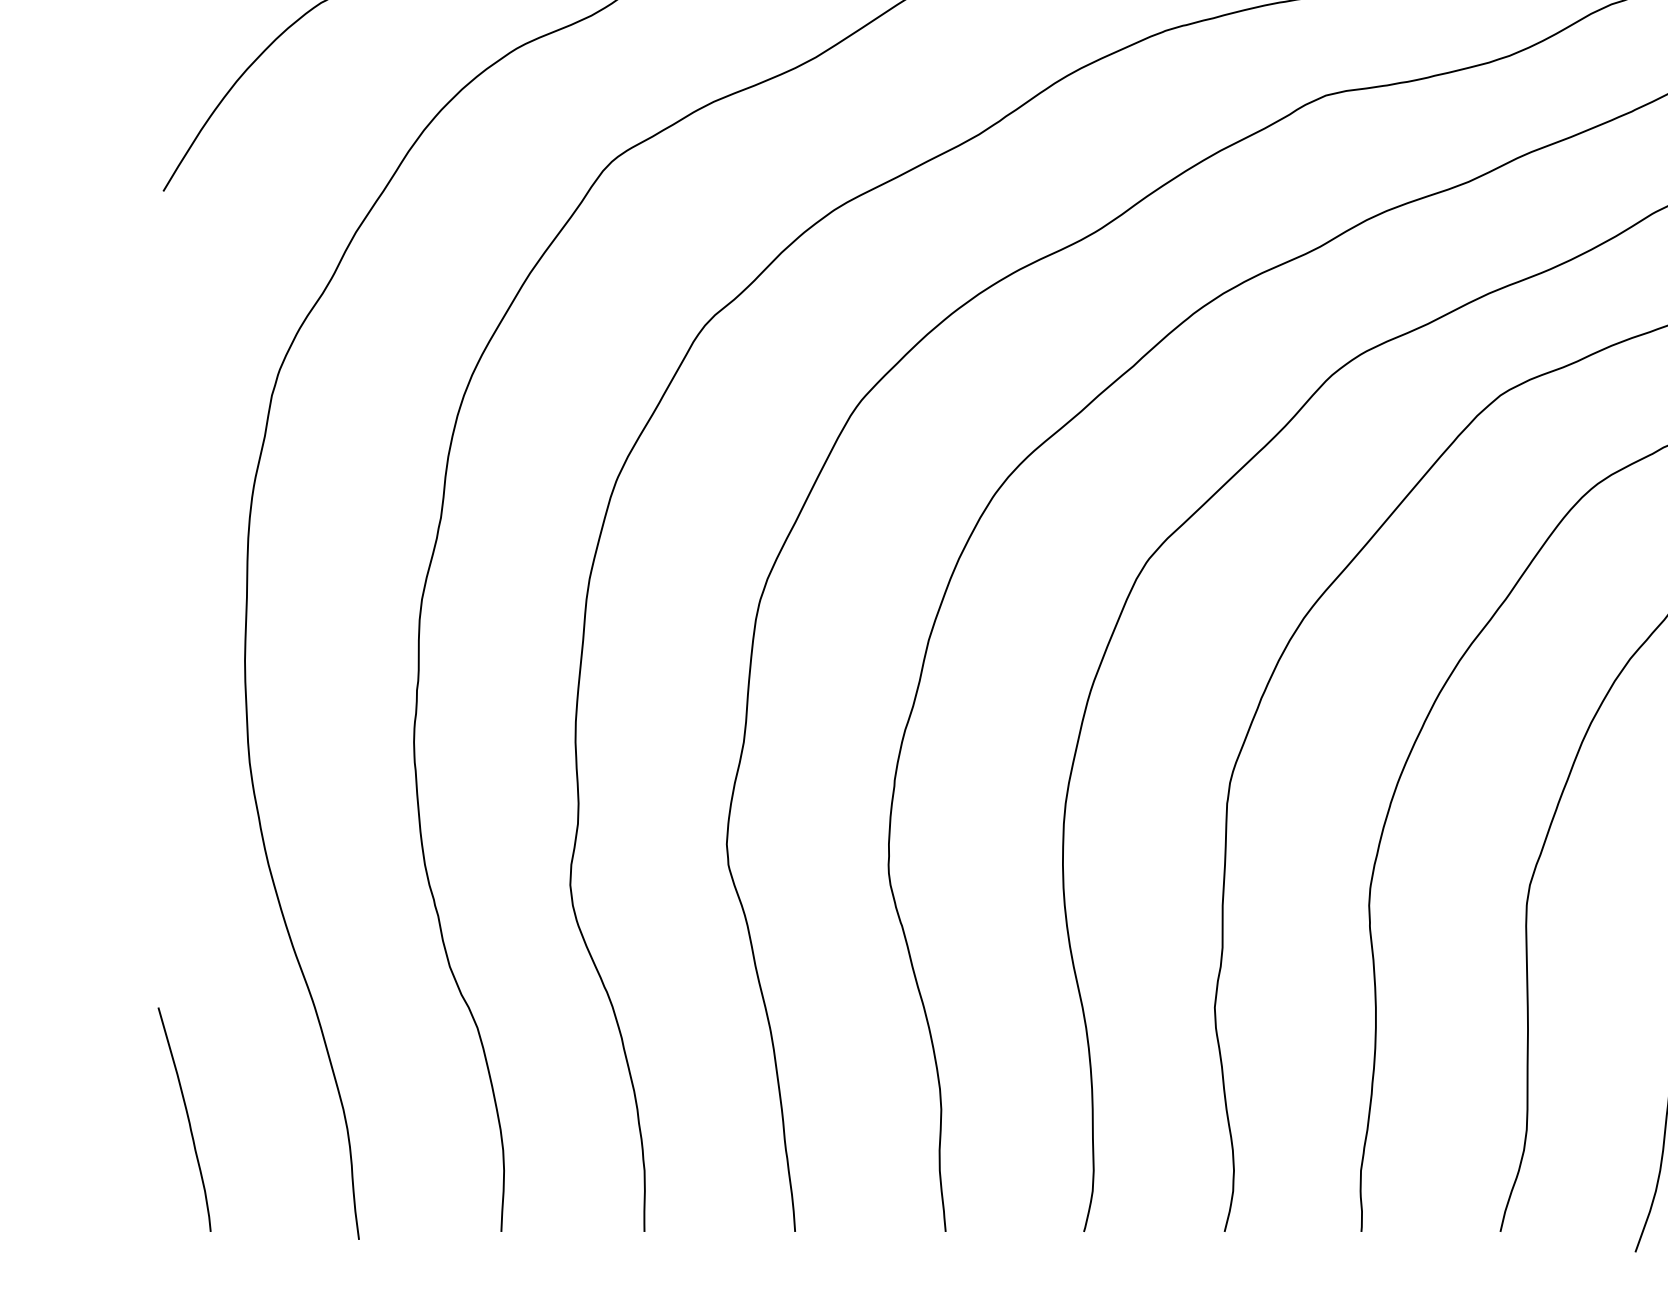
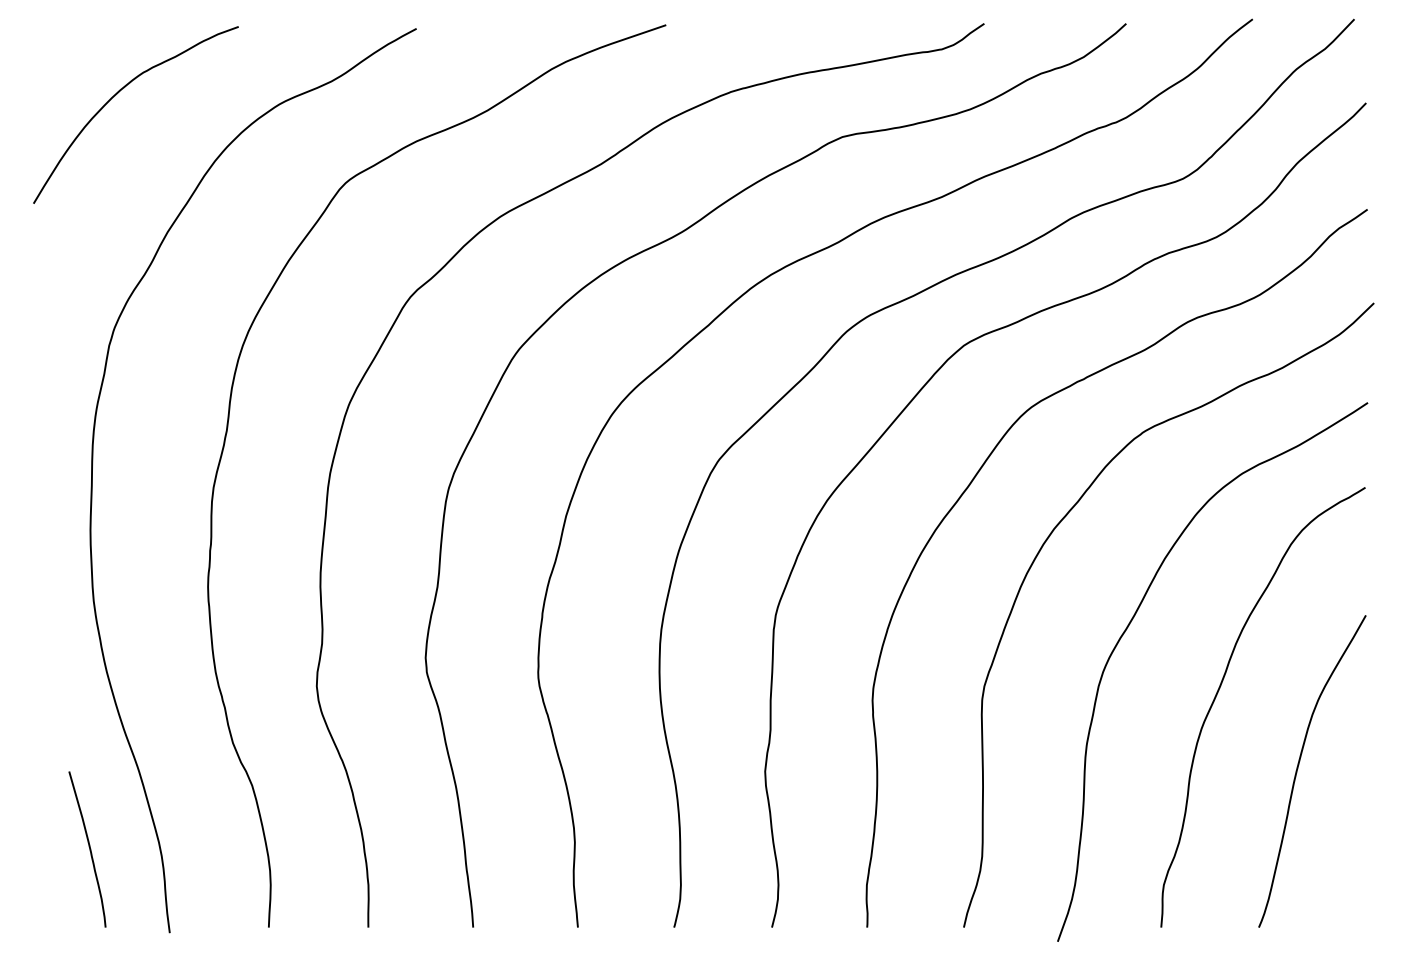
curve: (187, 1119) -> (89, 849), moved

